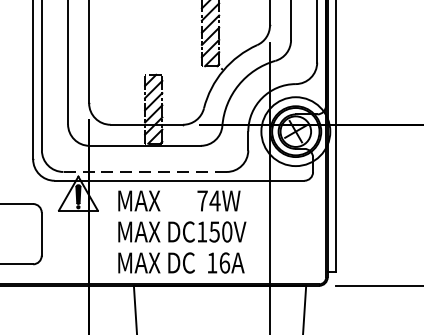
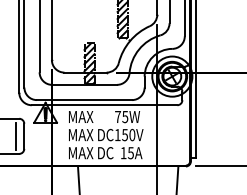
line: (145, 172) -> (84, 100), dashed -> solid
text: (215, 201) -> (125, 117), 74W -> 75W
line: (28, 234) -> (16, 136), added
text: (224, 263) -> (130, 153), 16A -> 15A

